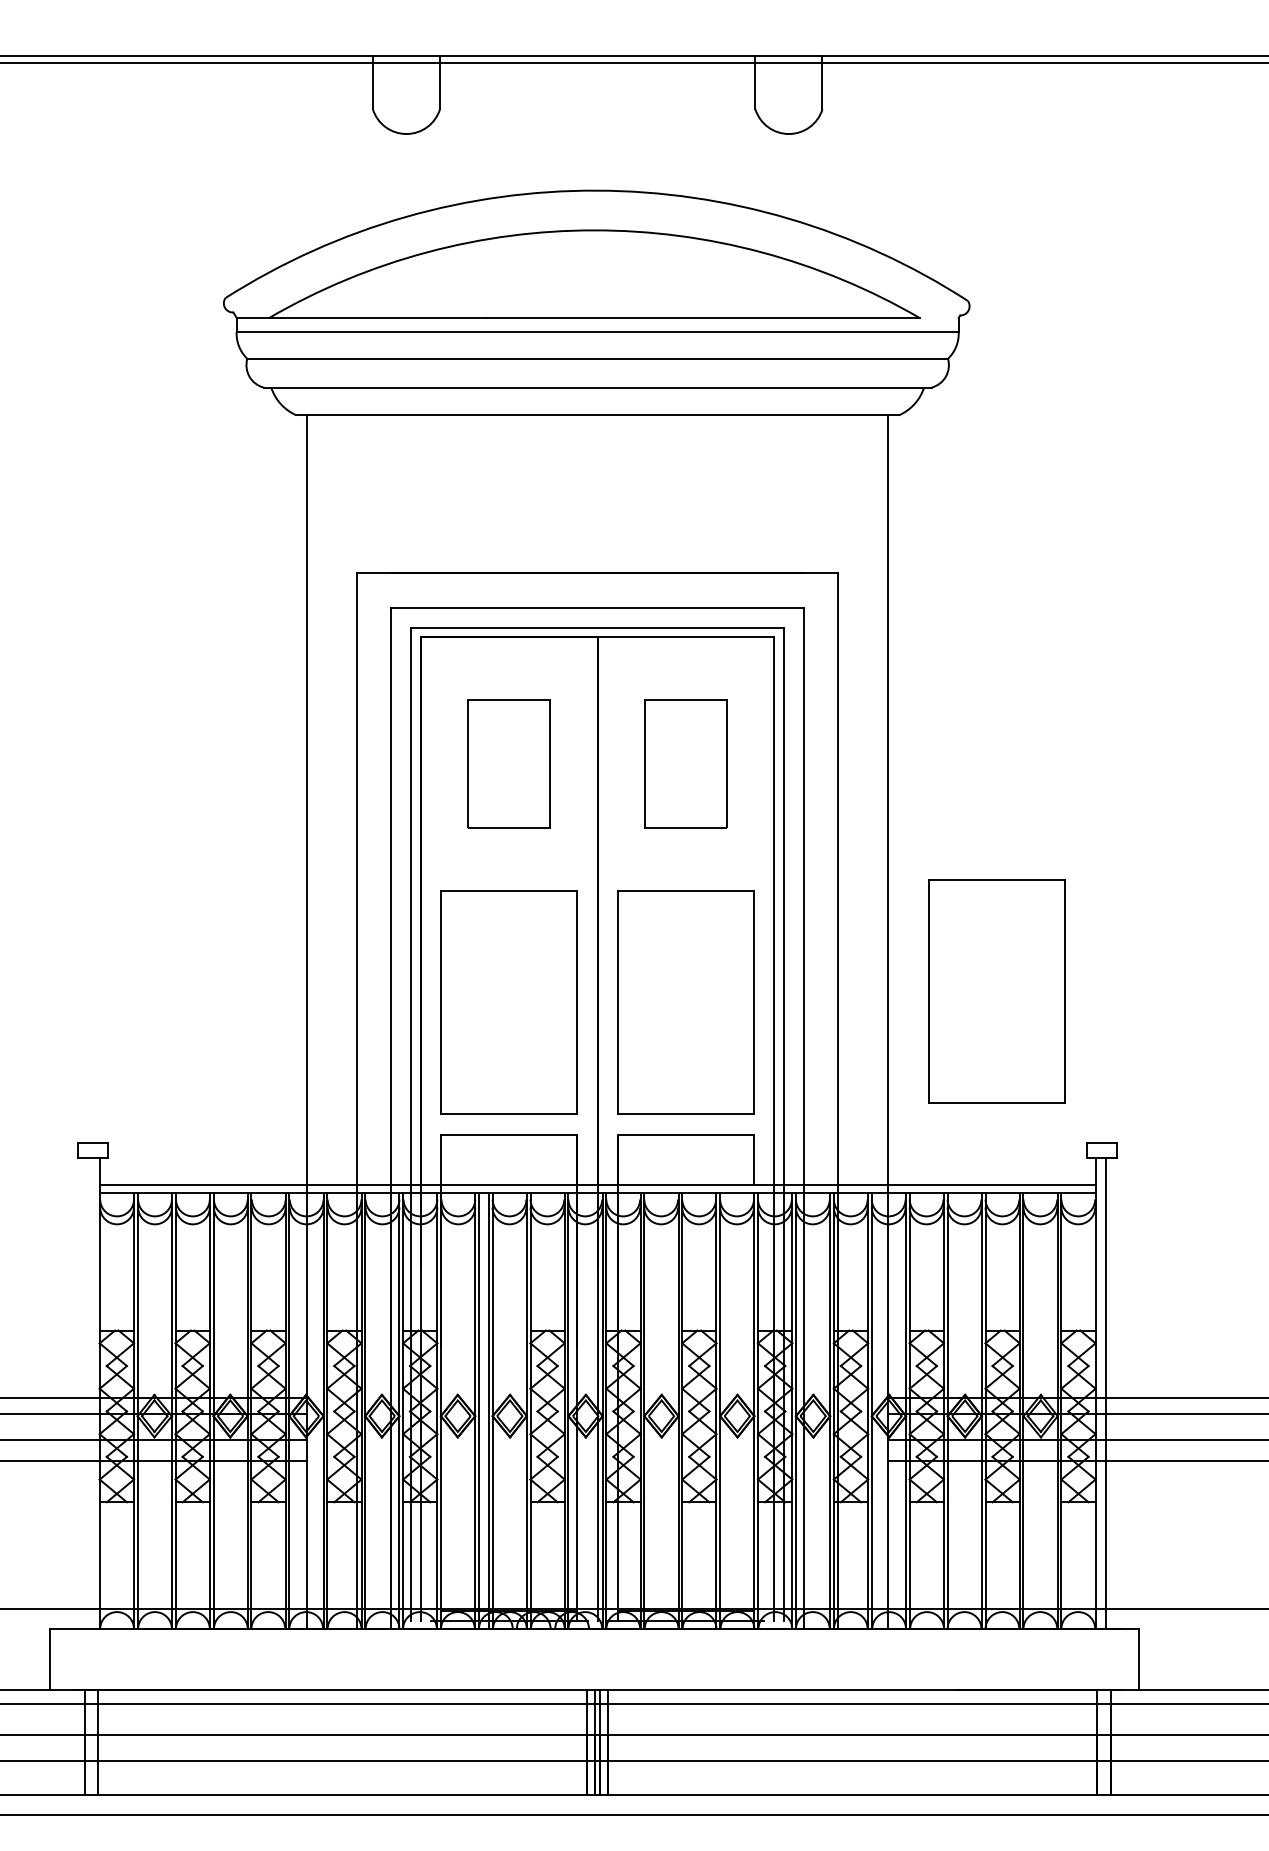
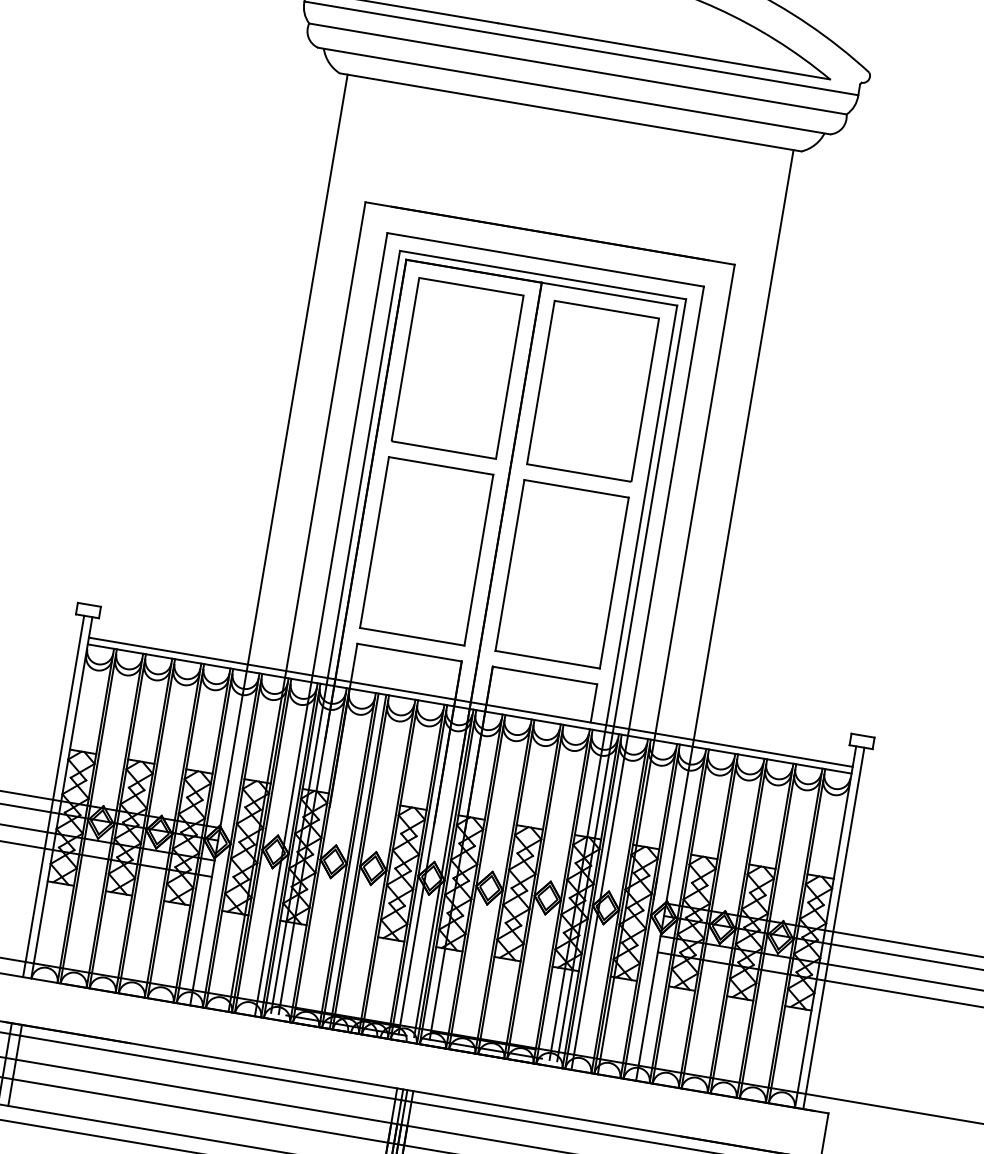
part: (508, 764) -> (456, 368), size x1.67
part: (685, 764) -> (592, 391), size x1.67
part: (996, 991) -> (801, 605), removed
line: (89, 1392) -> (54, 795), added

